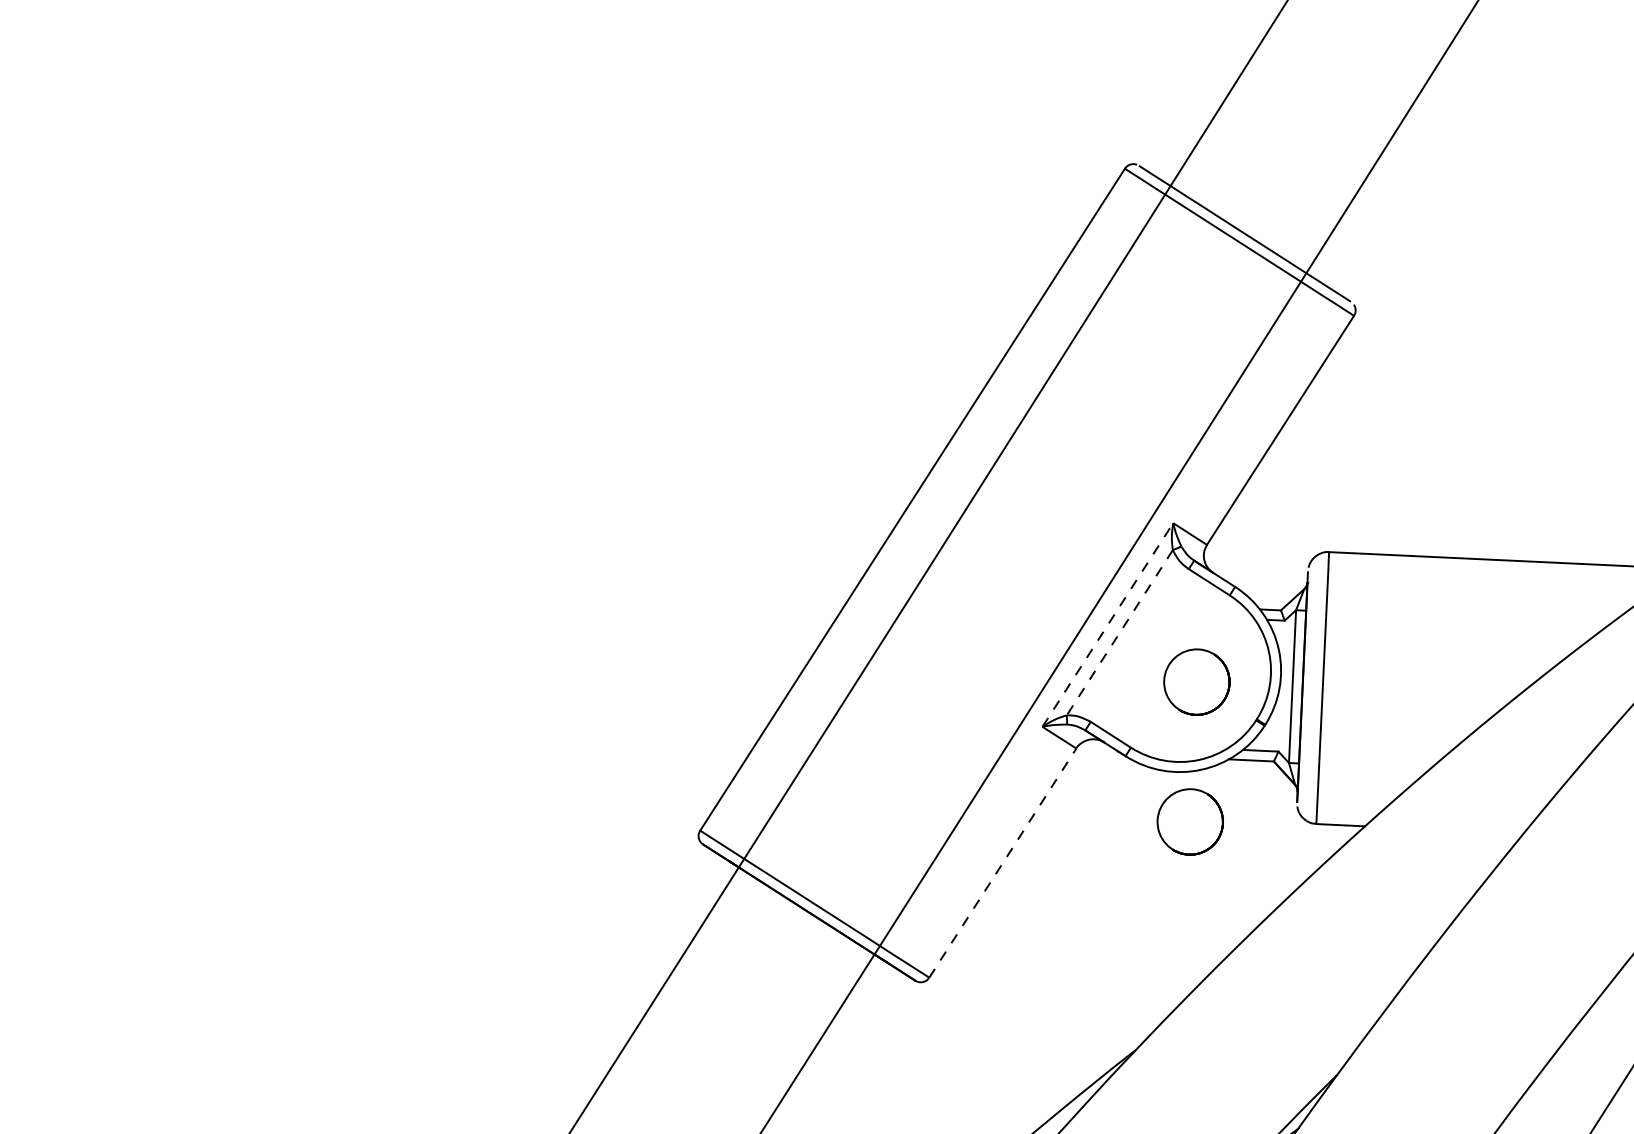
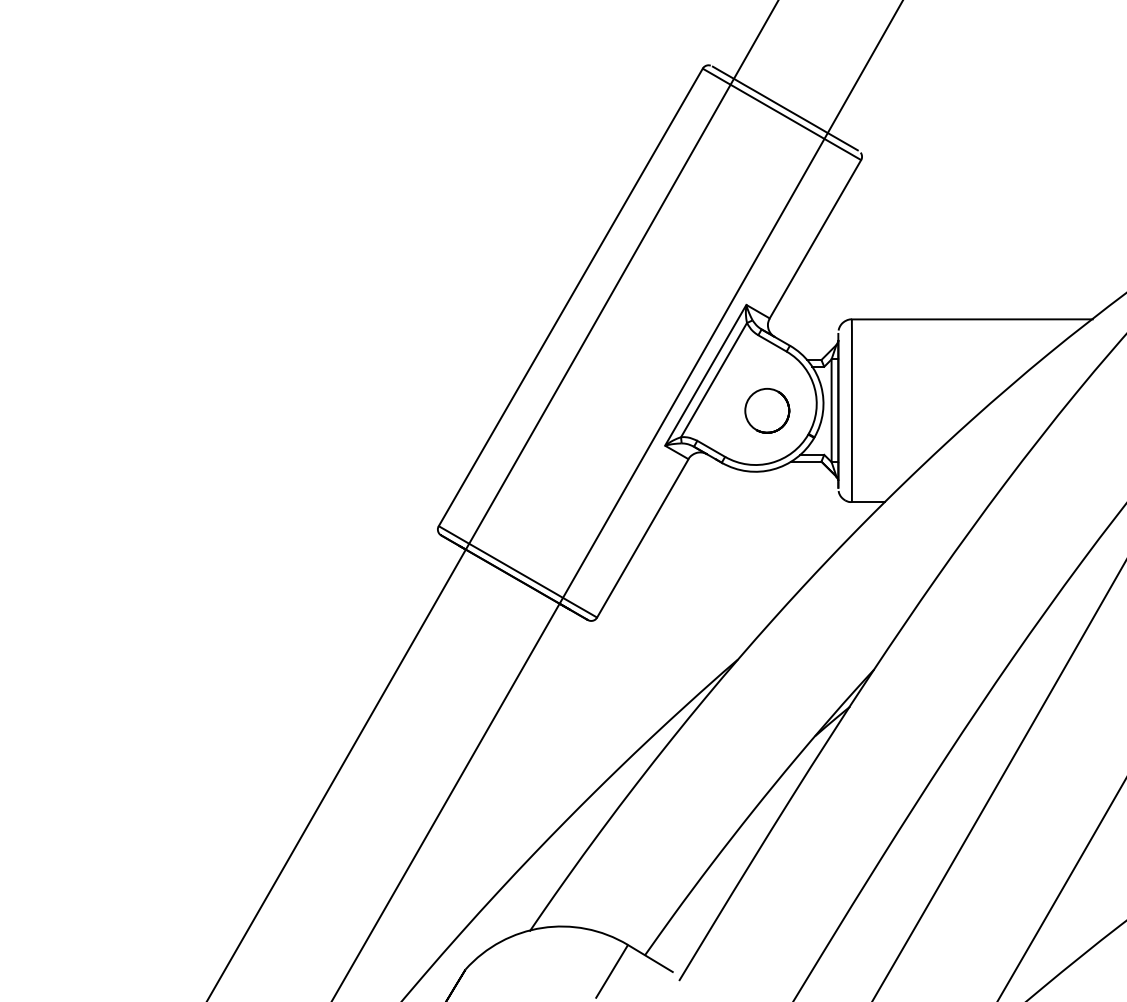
line: (1109, 623) -> (706, 374), dashed -> solid
line: (1120, 633) -> (714, 380), dashed -> solid
circle: (1190, 821) -> (767, 504), removed
line: (1003, 861) -> (643, 537), dashed -> solid

